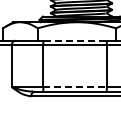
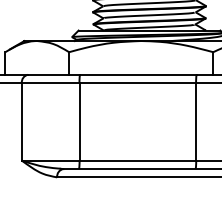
line: (75, 40) -> (138, 74), dashed -> solid
line: (75, 87) -> (138, 160), dashed -> solid

